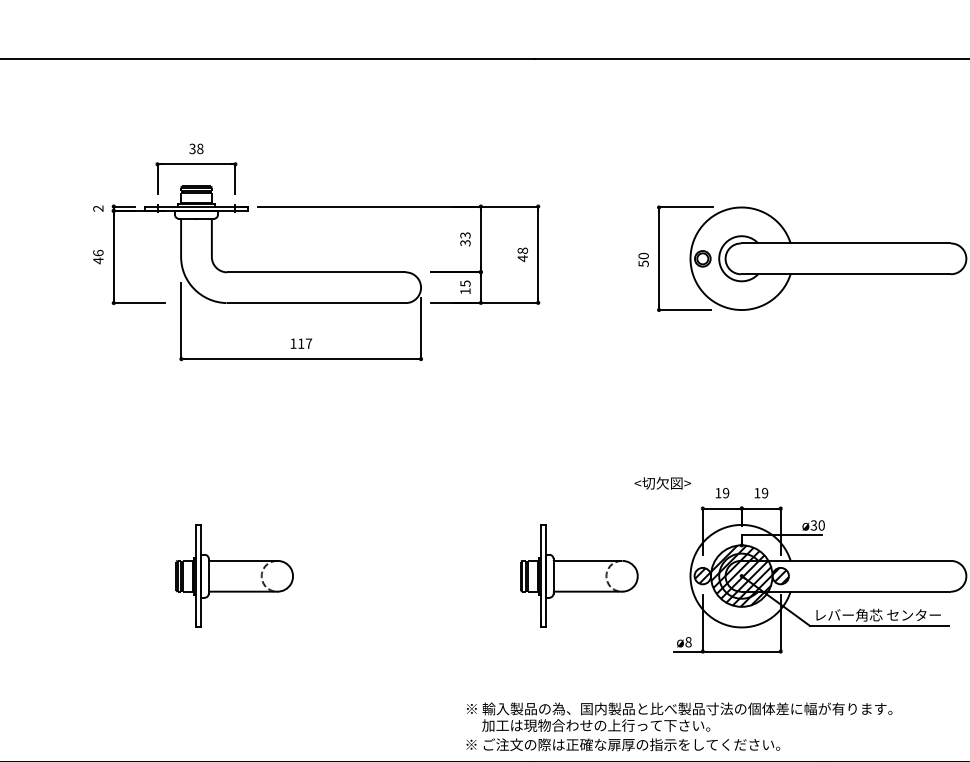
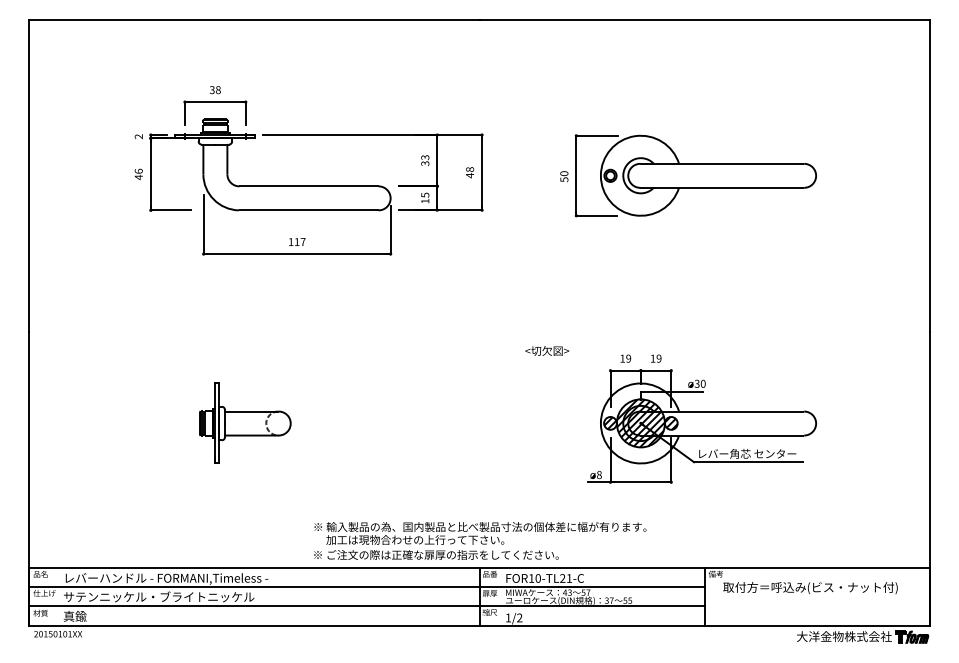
text: (663, 482) -> (547, 350), moved
part: (579, 574) -> (514, 422), removed
text: (679, 726) -> (480, 540), moved

